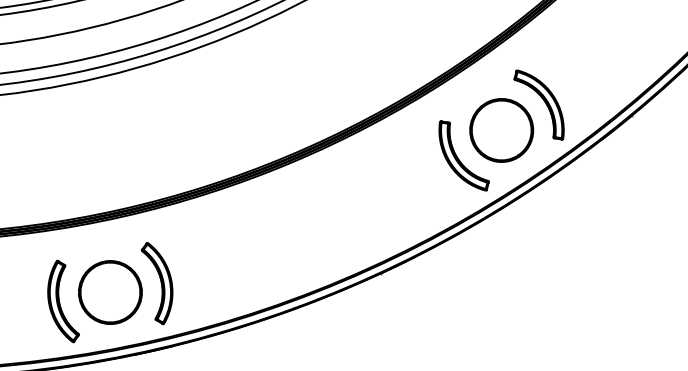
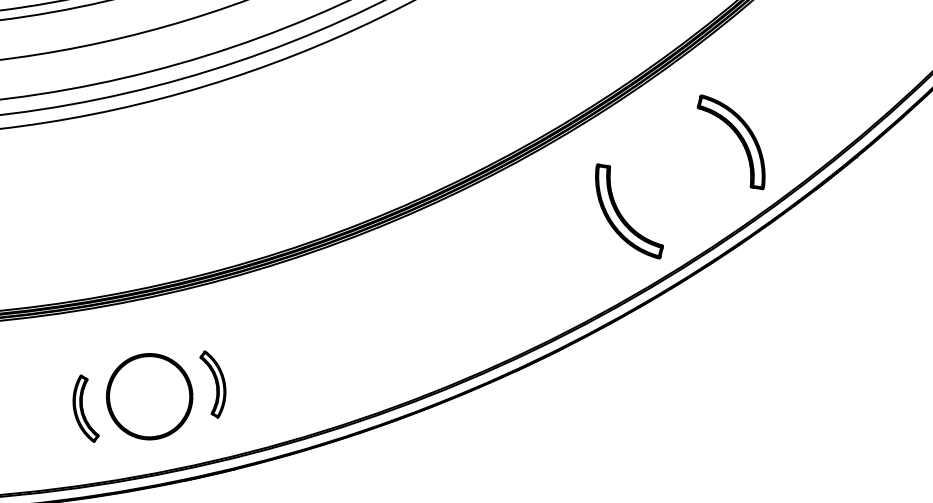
part: (501, 130) -> (680, 176), removed
part: (156, 283) -> (212, 384), size x0.6
part: (63, 301) -> (85, 408), size x0.6

